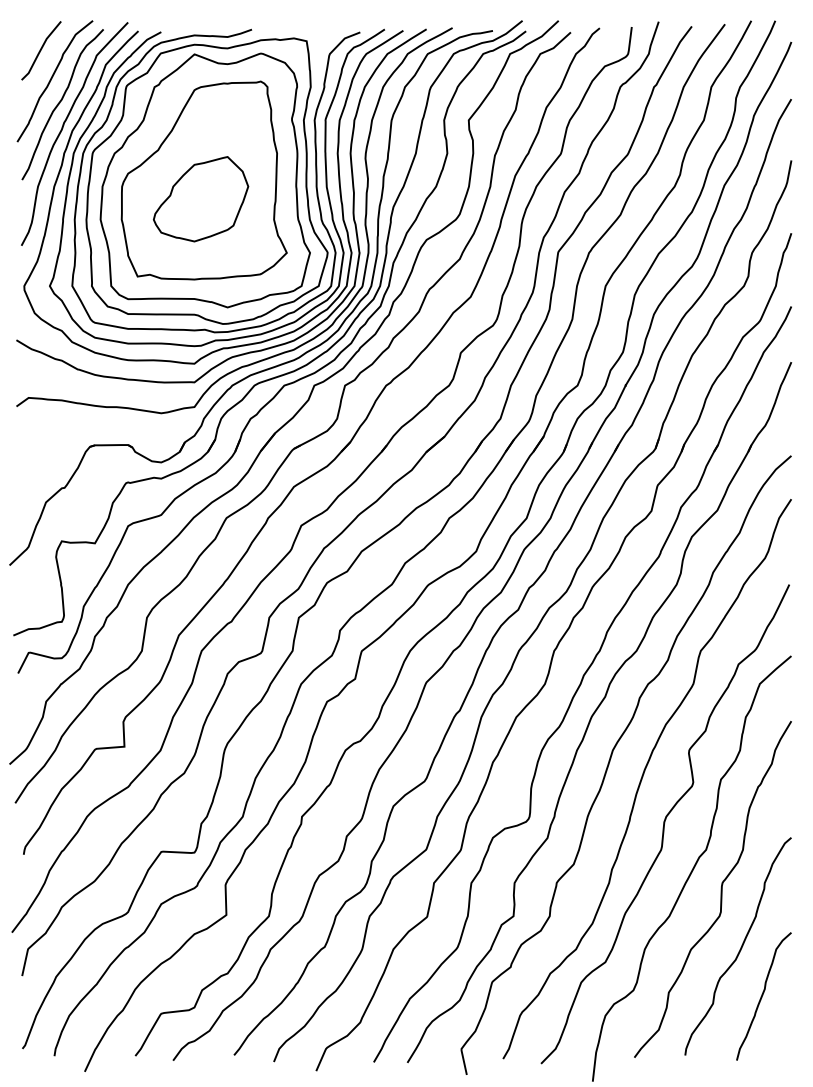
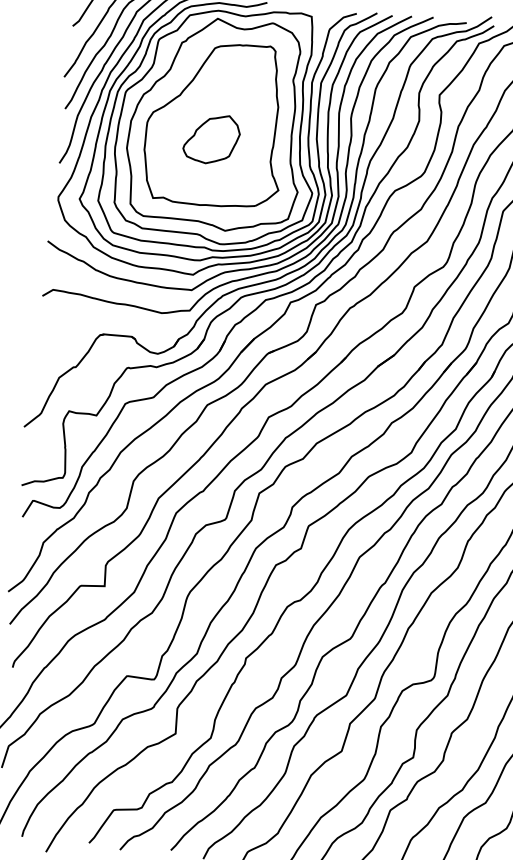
part: (201, 199) -> (212, 139), size x0.7

